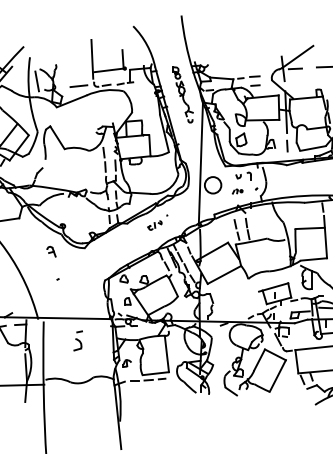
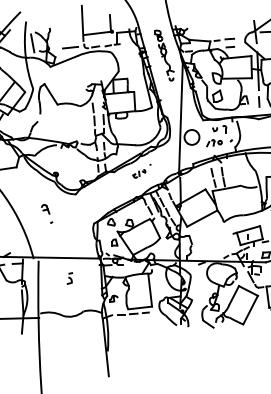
part: (237, 191) -> (214, 143), size x1.67
part: (51, 251) -> (45, 209), moved
part: (78, 341) -> (70, 278), size x0.62

